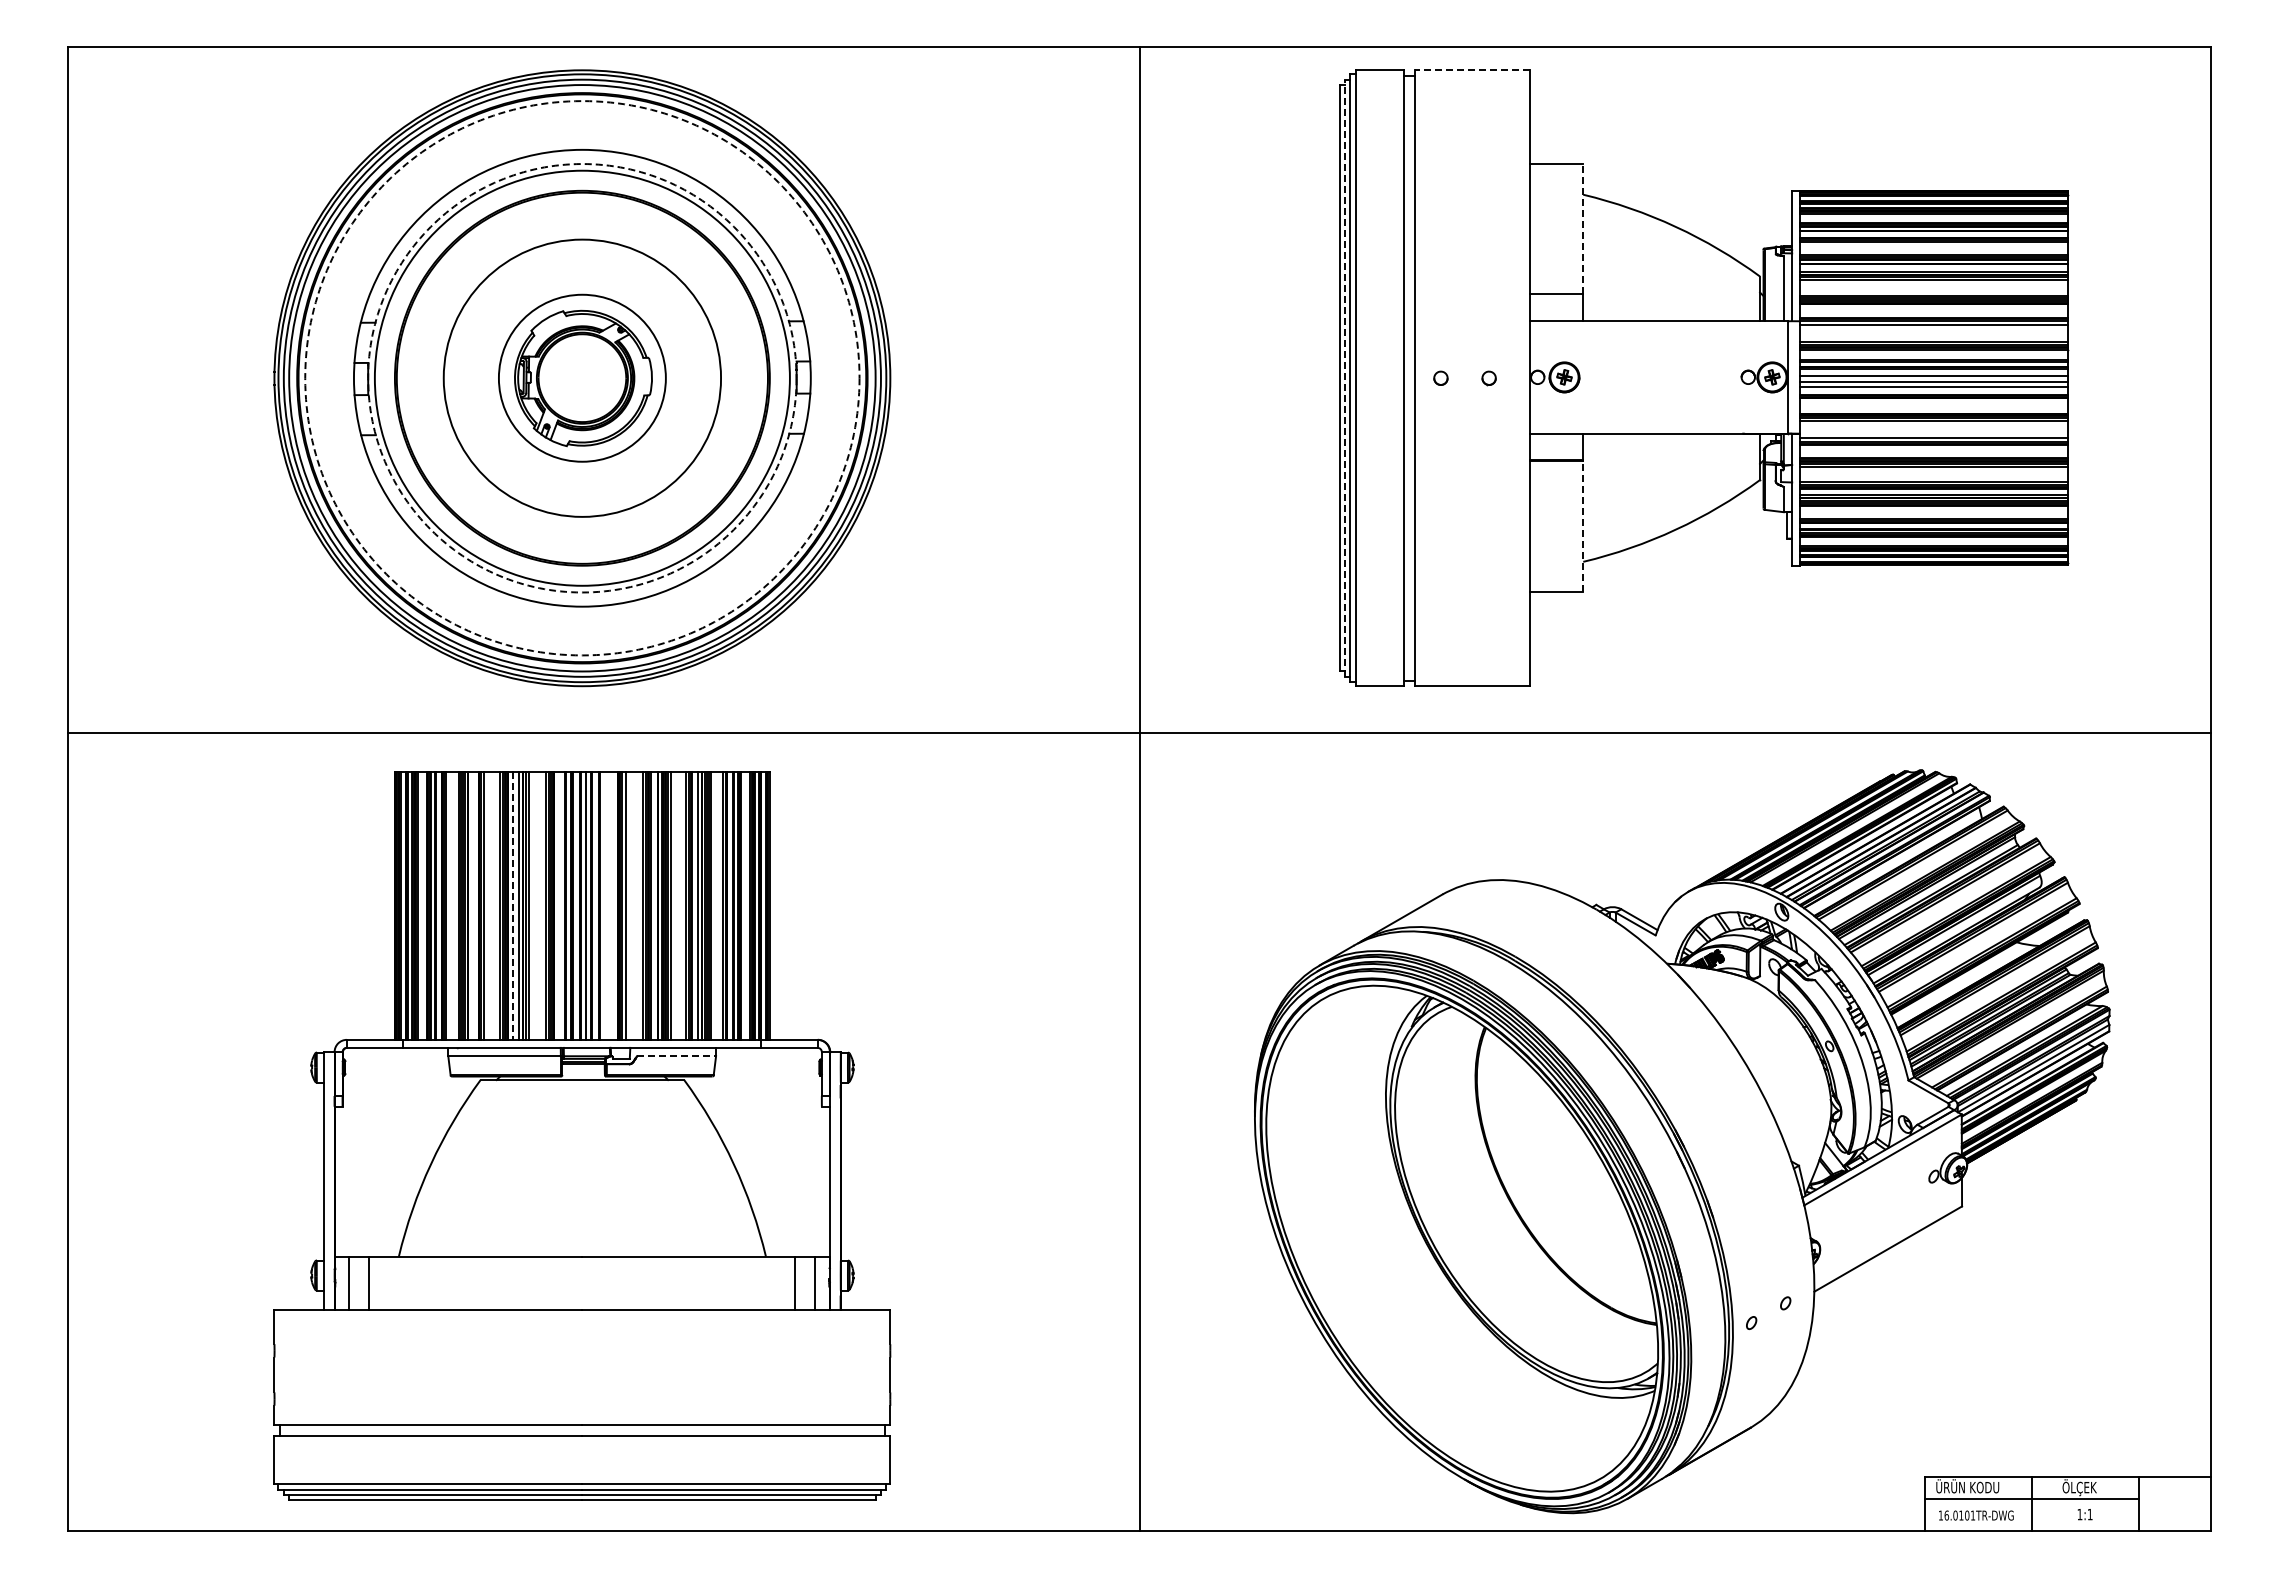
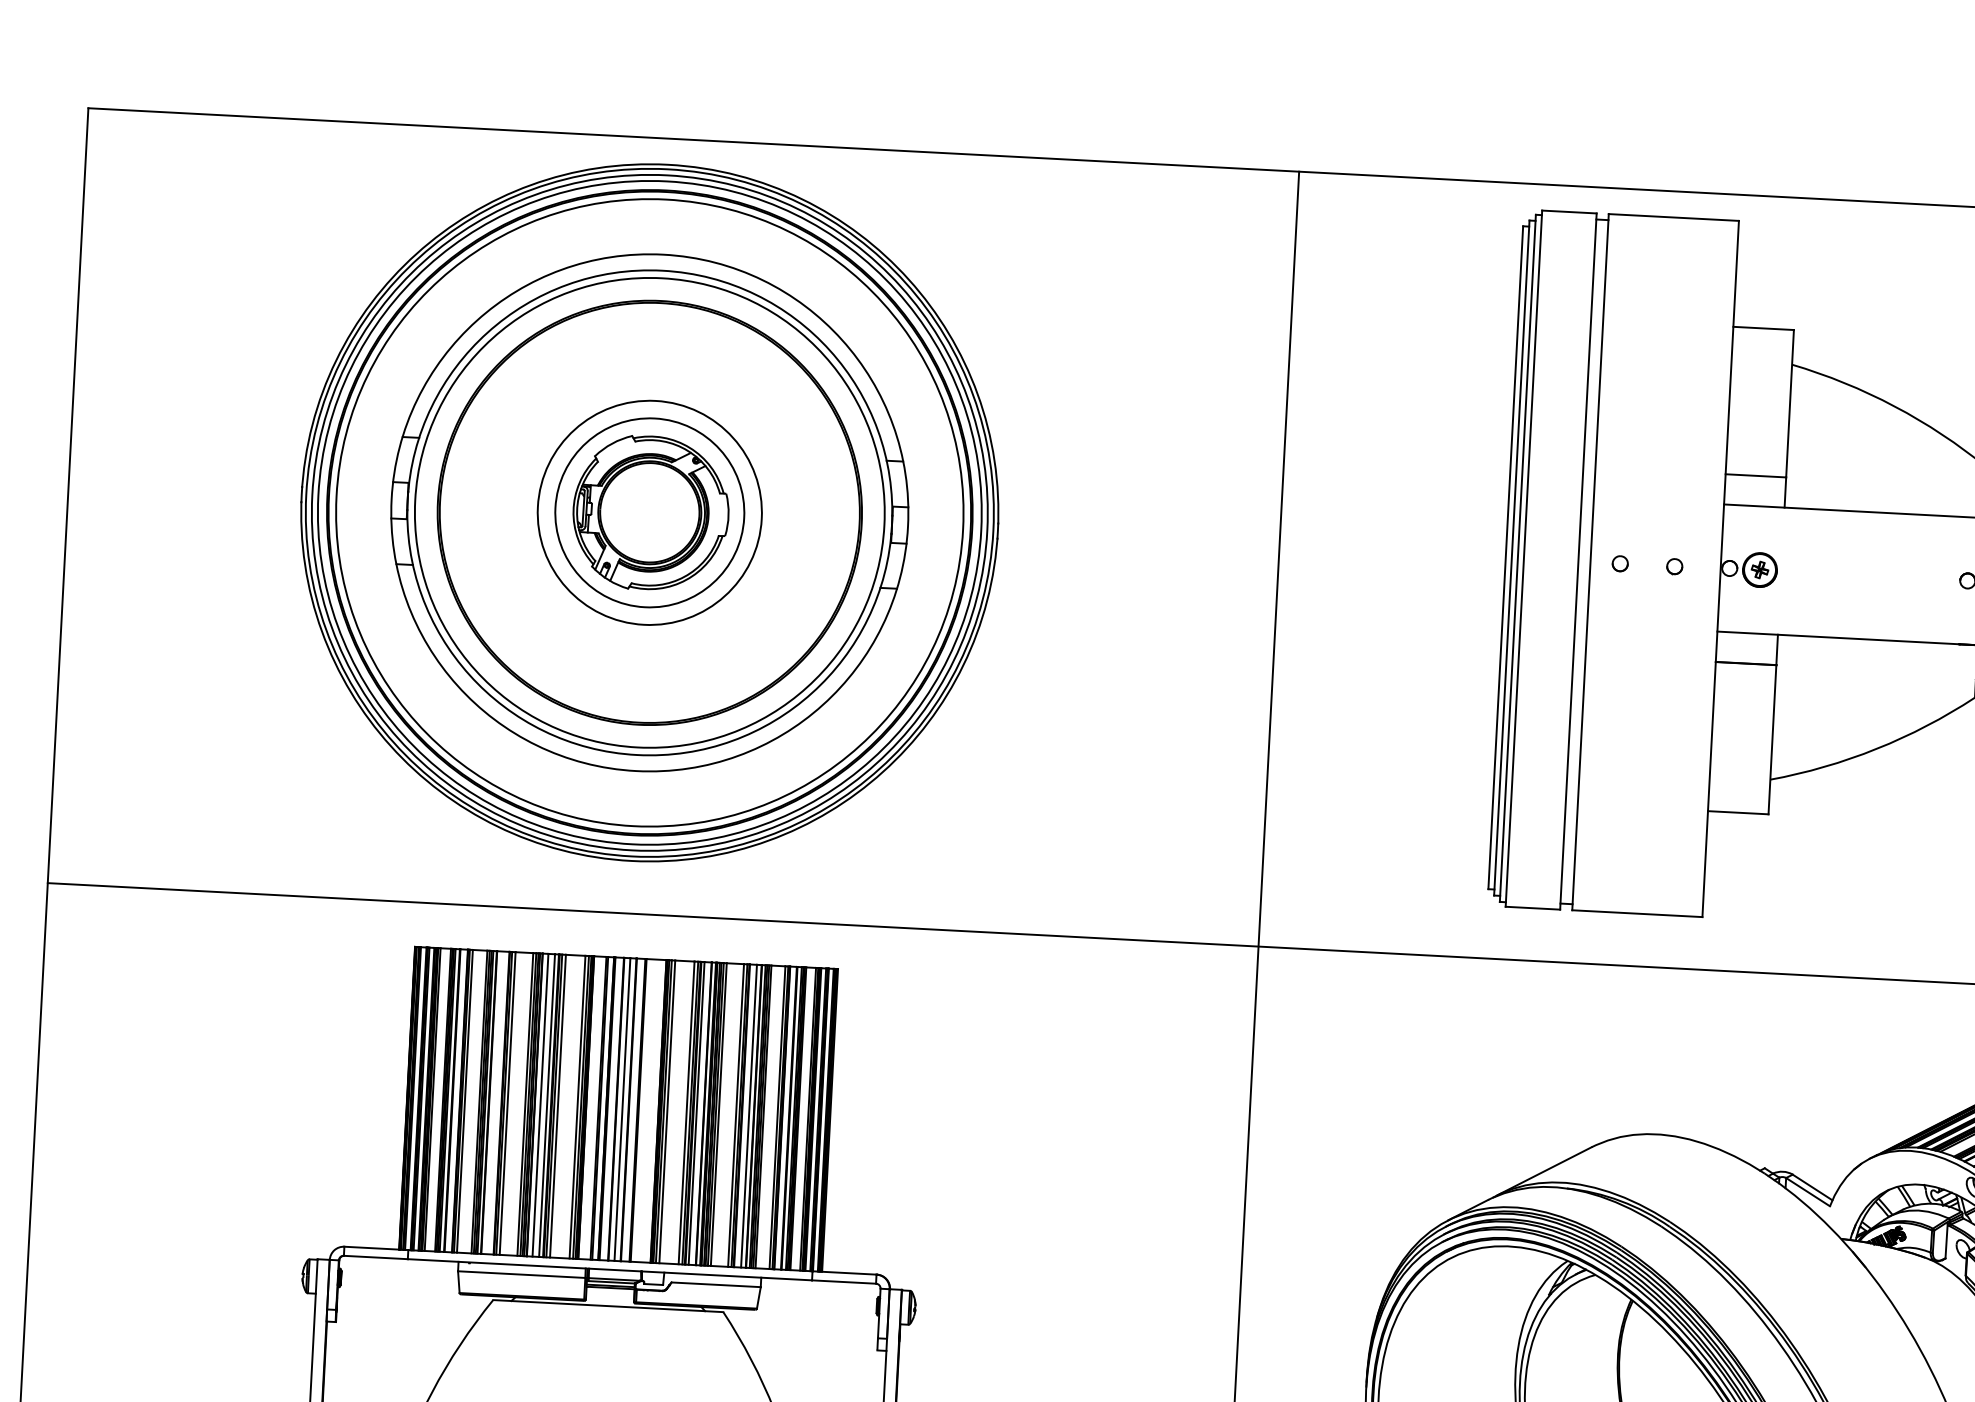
line: (1472, 70) -> (1674, 217), dashed -> solid
line: (1583, 228) -> (1790, 402), dashed -> solid
circle: (582, 378) -> (649, 513), dashed -> solid
circle: (582, 378) -> (649, 513), dashed -> solid
circle: (582, 378) -> (649, 513), size x0.71
line: (1344, 378) -> (1511, 558), dashed -> solid
line: (1583, 525) -> (1772, 738), dashed -> solid
line: (513, 905) -> (540, 1104), dashed -> solid
line: (677, 1056) -> (717, 1285), dashed -> solid

